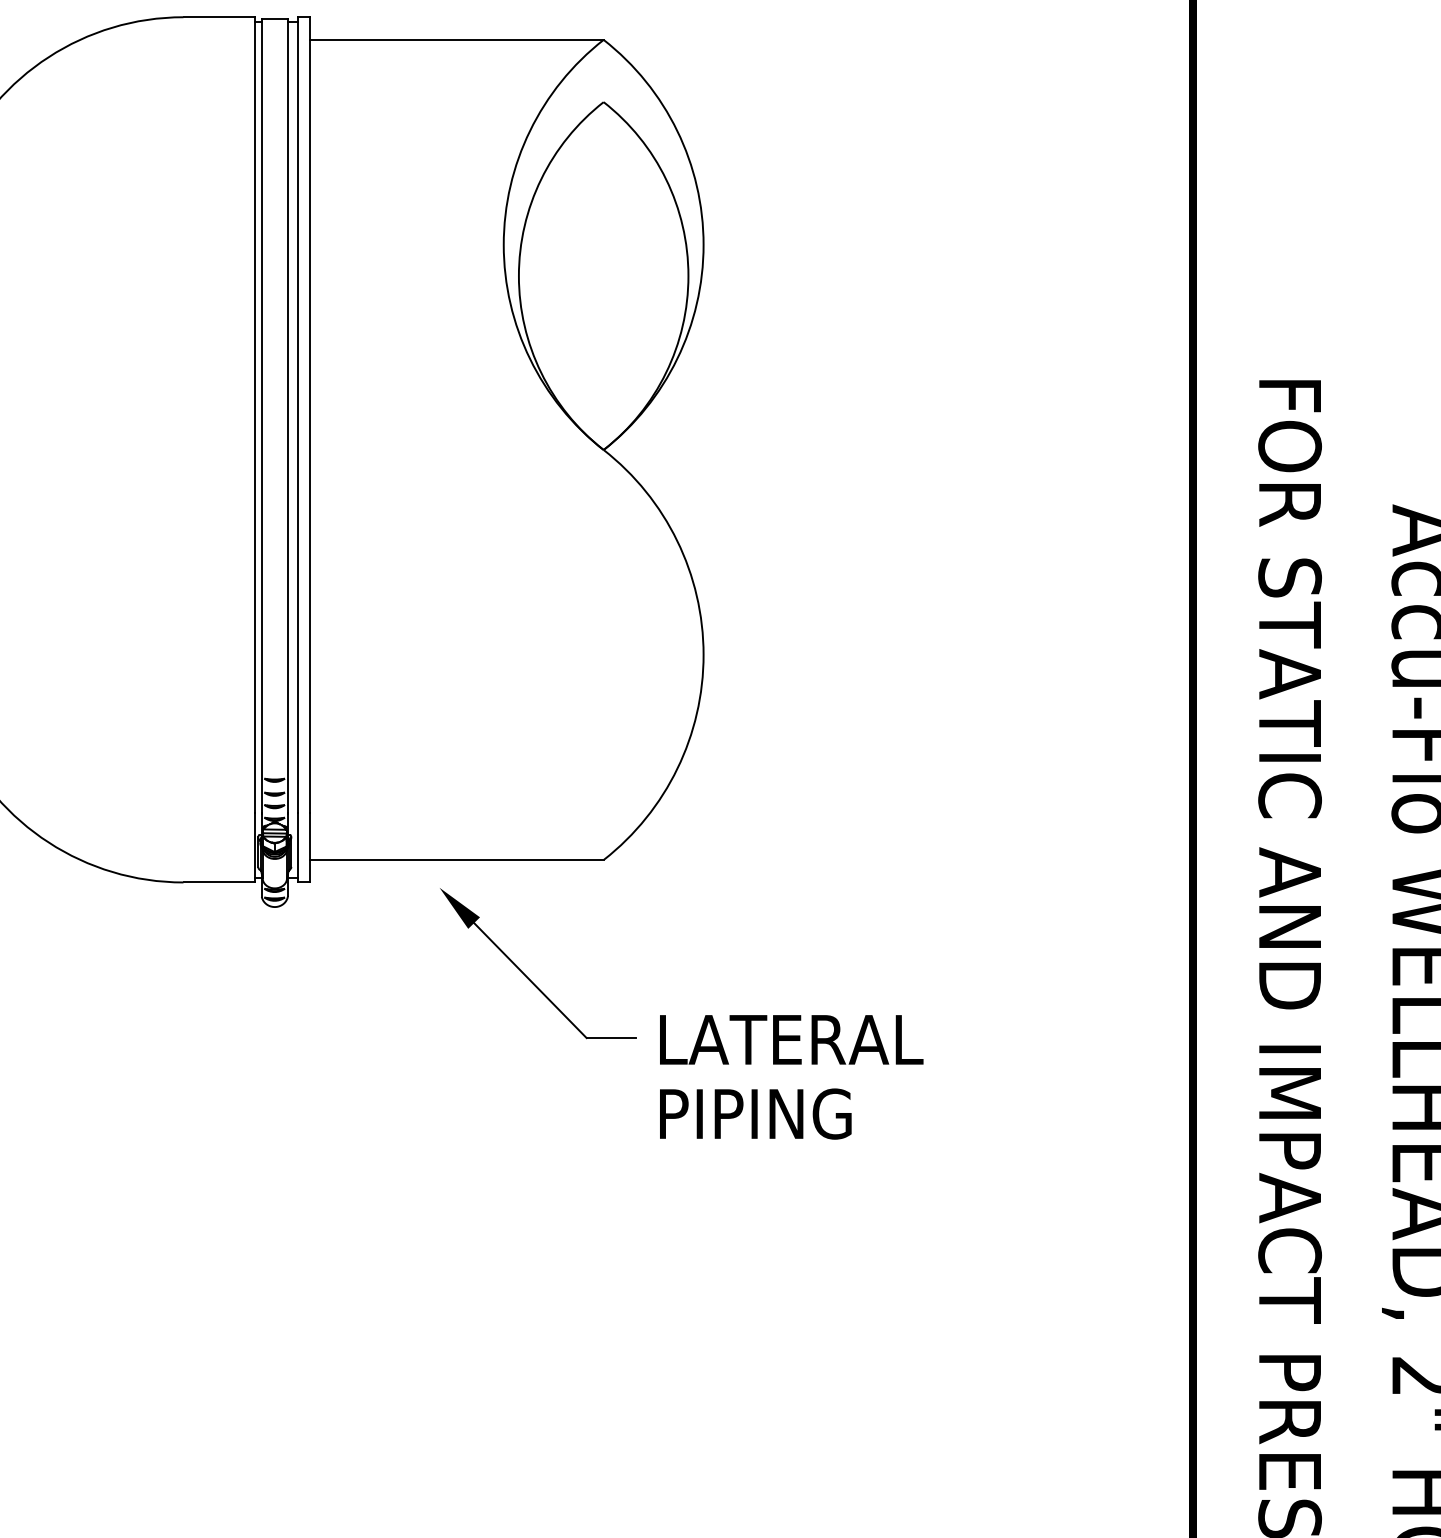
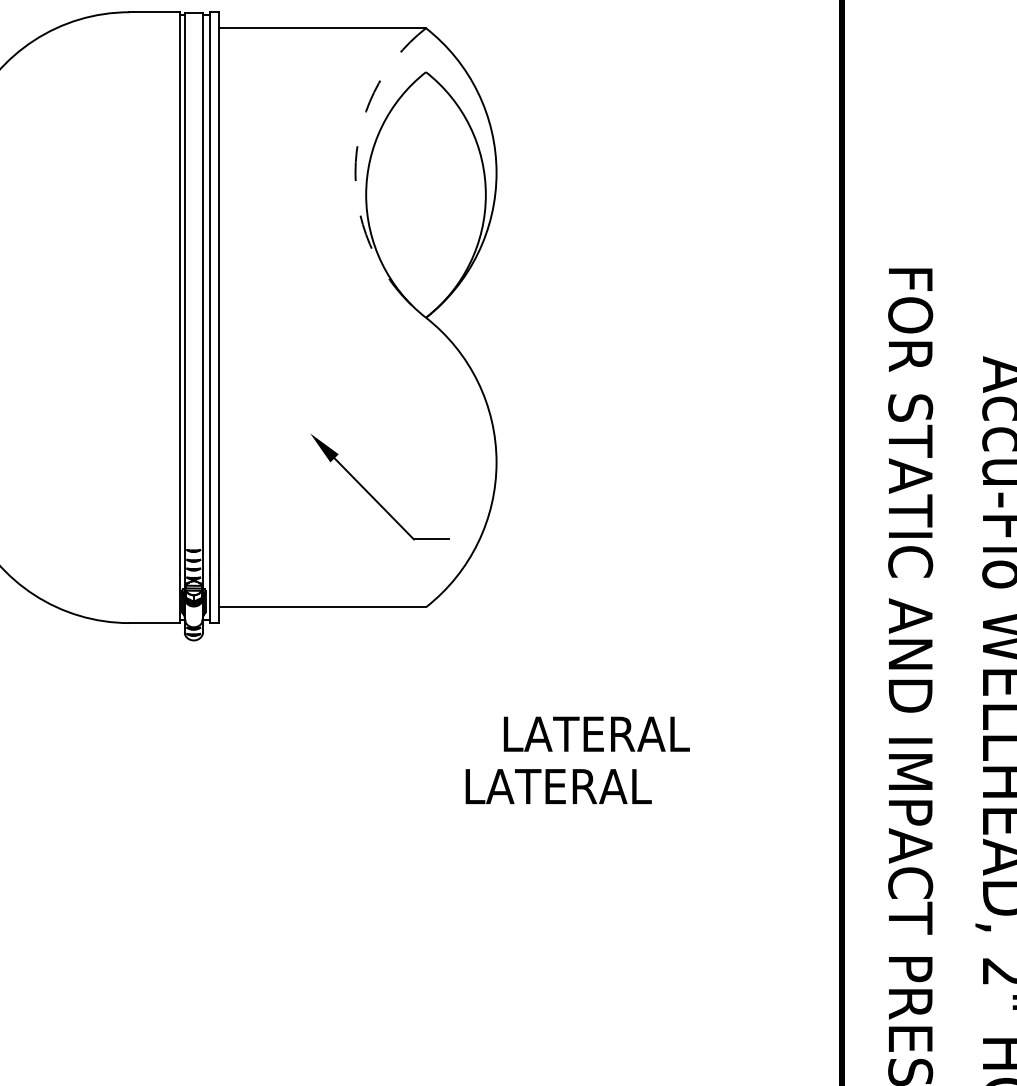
arc: (503, 244) -> (355, 172), solid -> dashed
part: (526, 975) -> (371, 495), moved
text: (791, 1039) -> (596, 733), moved
text: (794, 1113) -> (560, 786), PIPING -> LATERAL

